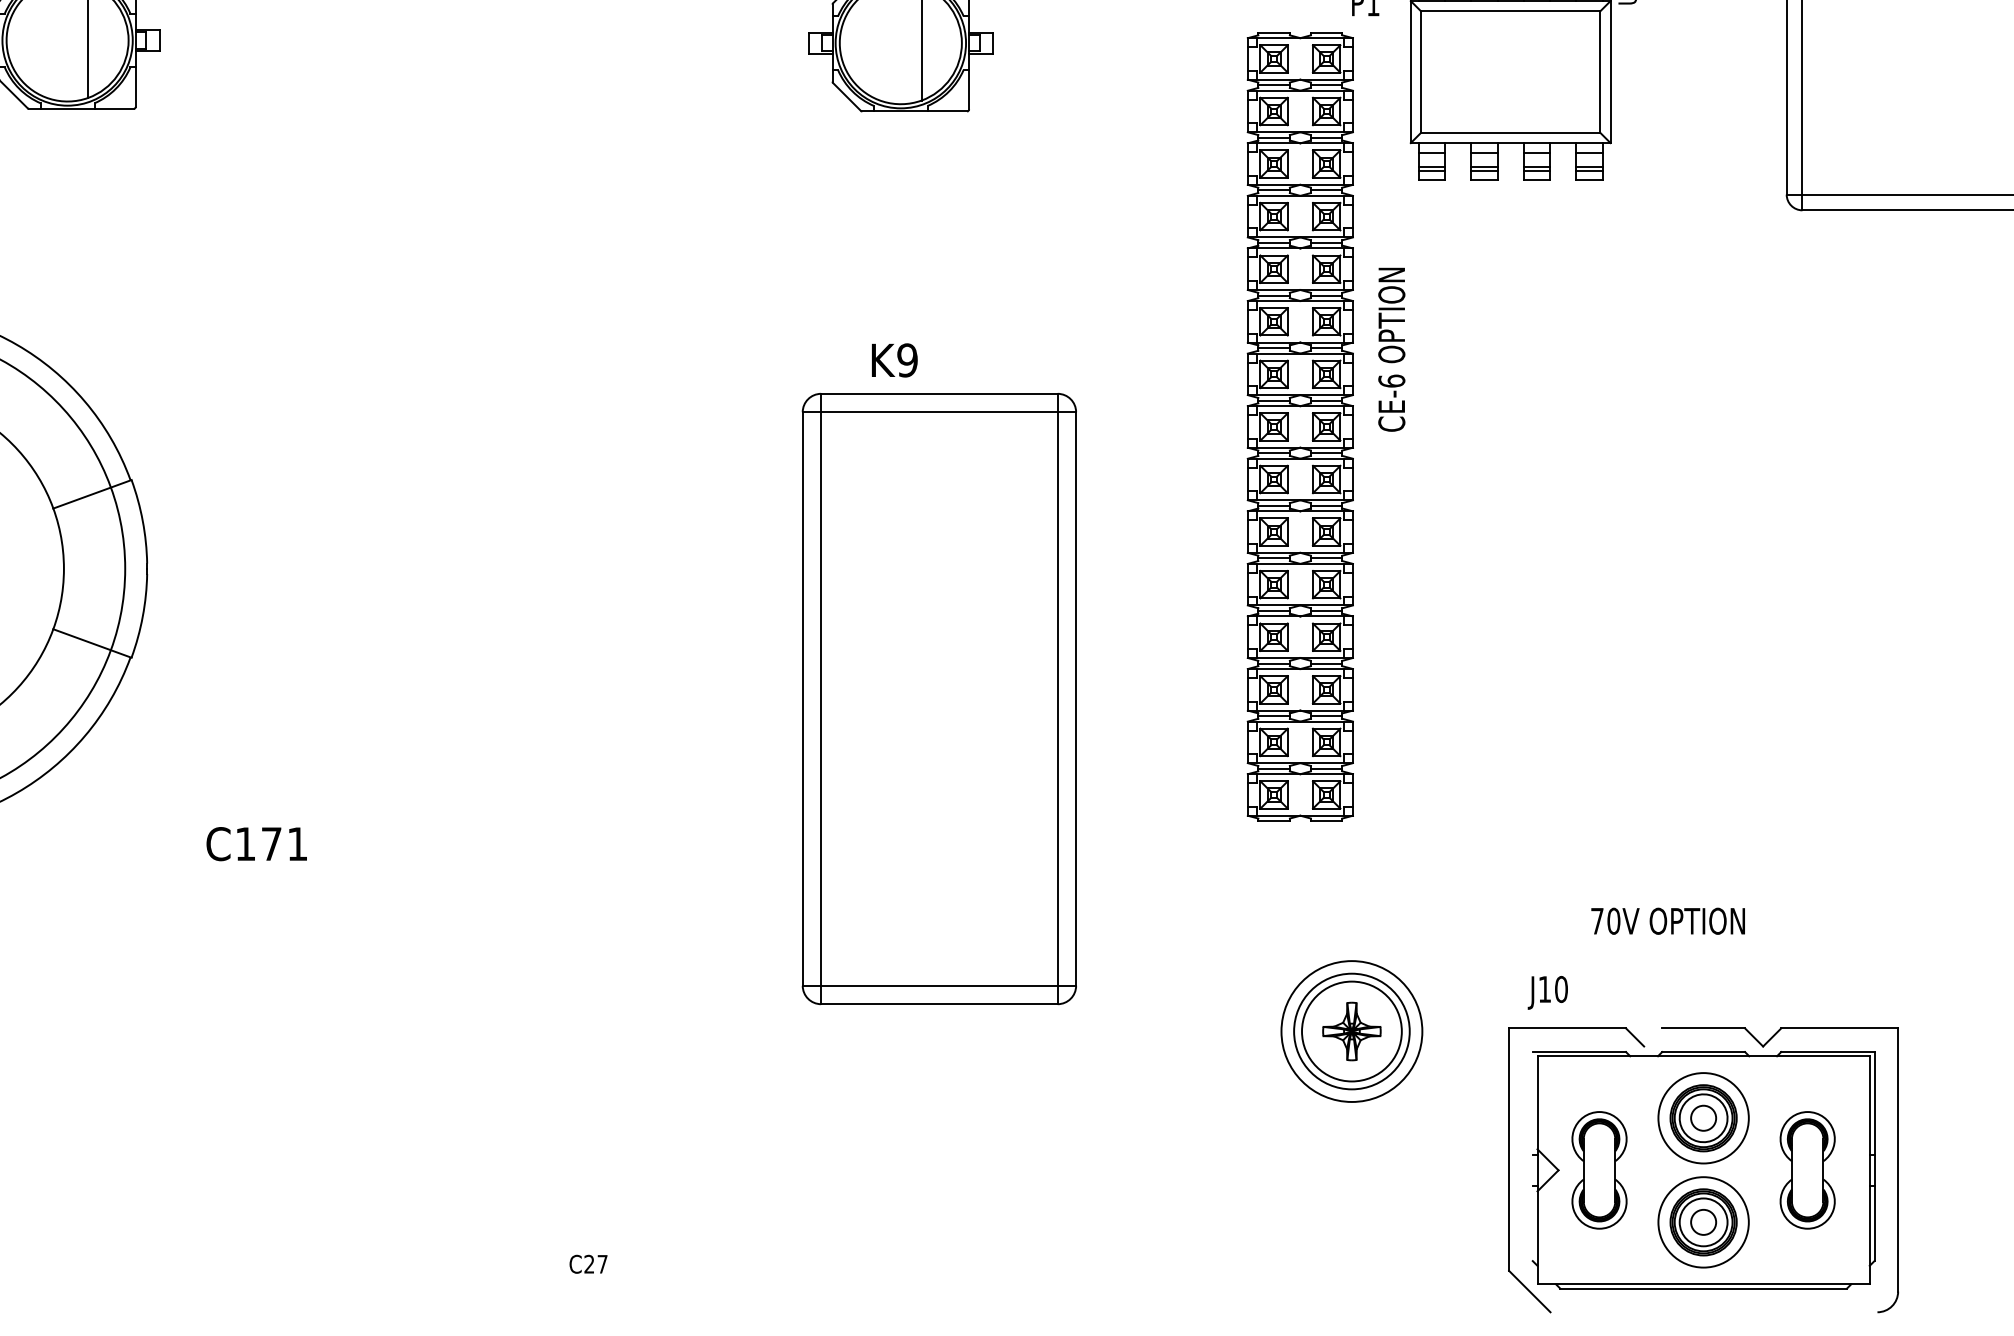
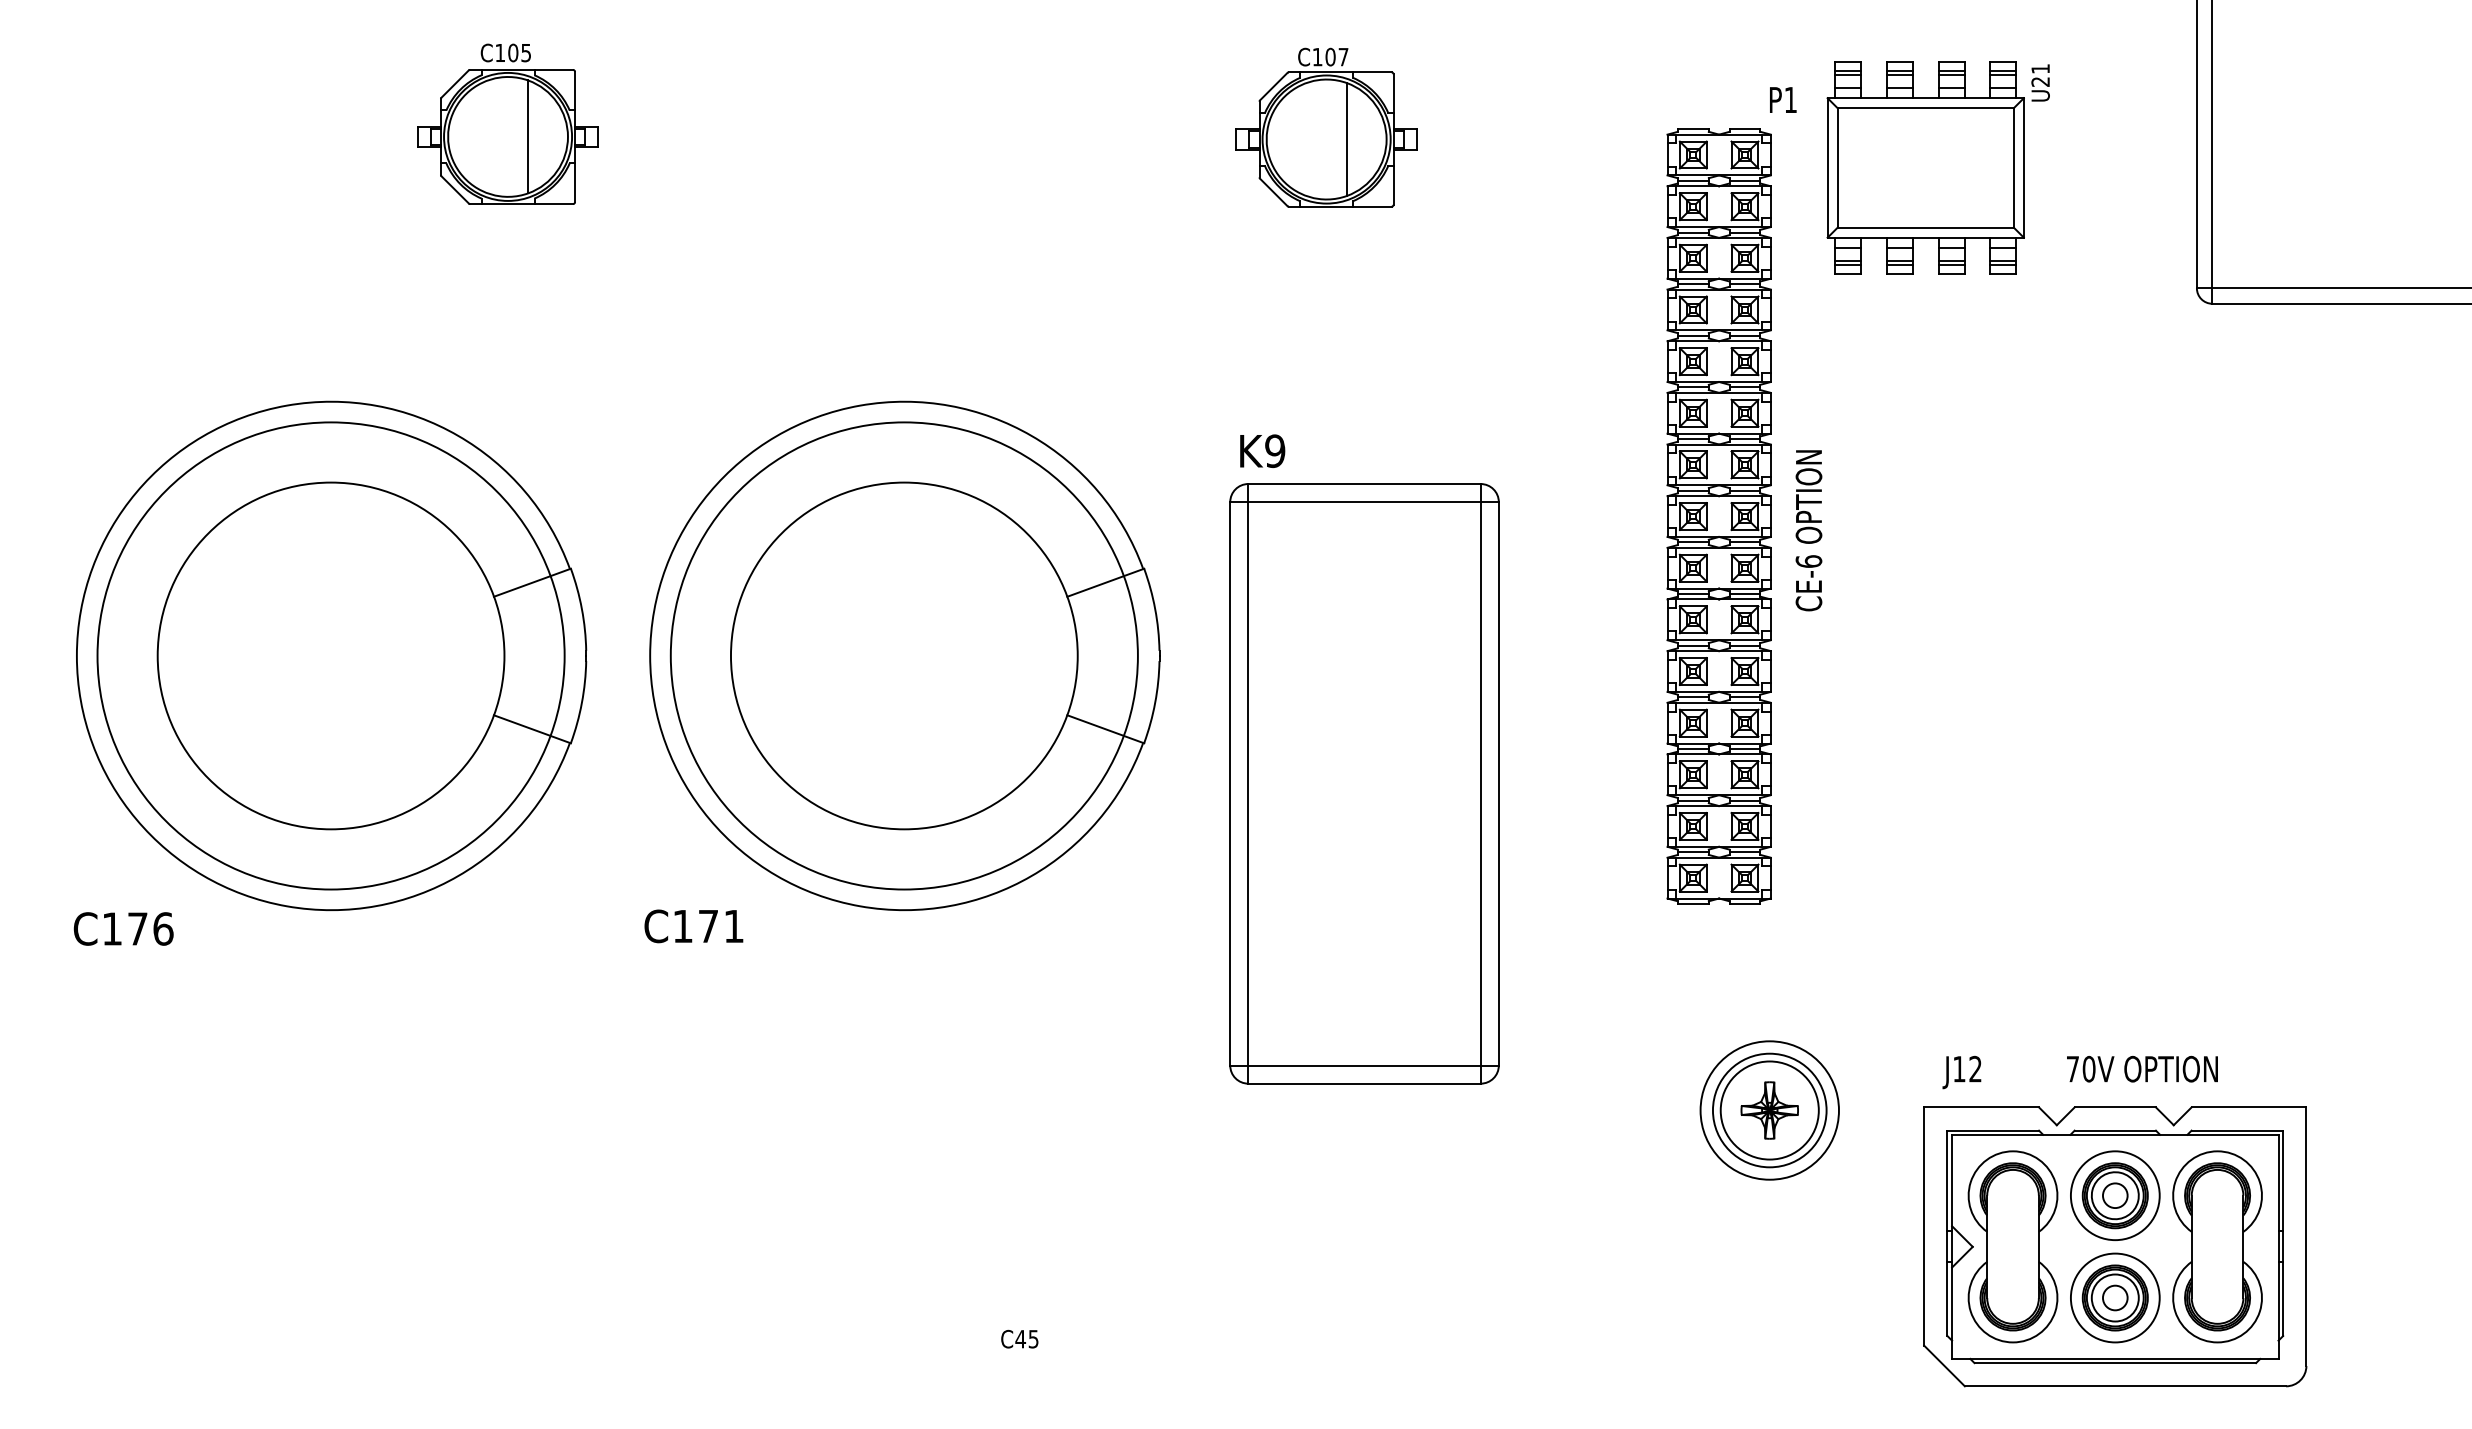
text: (1391, 349) -> (1808, 530), moved
text: (894, 359) -> (1262, 450), moved
part: (471, 568) -> (904, 655), added
text: (1668, 920) -> (2142, 1068), moved
text: (1561, 988) -> (1975, 1068), J10 -> J12
line: (1652, 1037) -> (2065, 1116), added
line: (1532, 1156) -> (1947, 1233), added
part: (1598, 1169) -> (2012, 1246), size x1.67
part: (1807, 1169) -> (2217, 1246), size x1.67
text: (595, 1263) -> (1026, 1338), C27 -> C45
line: (1714, 1312) -> (2125, 1386), added

